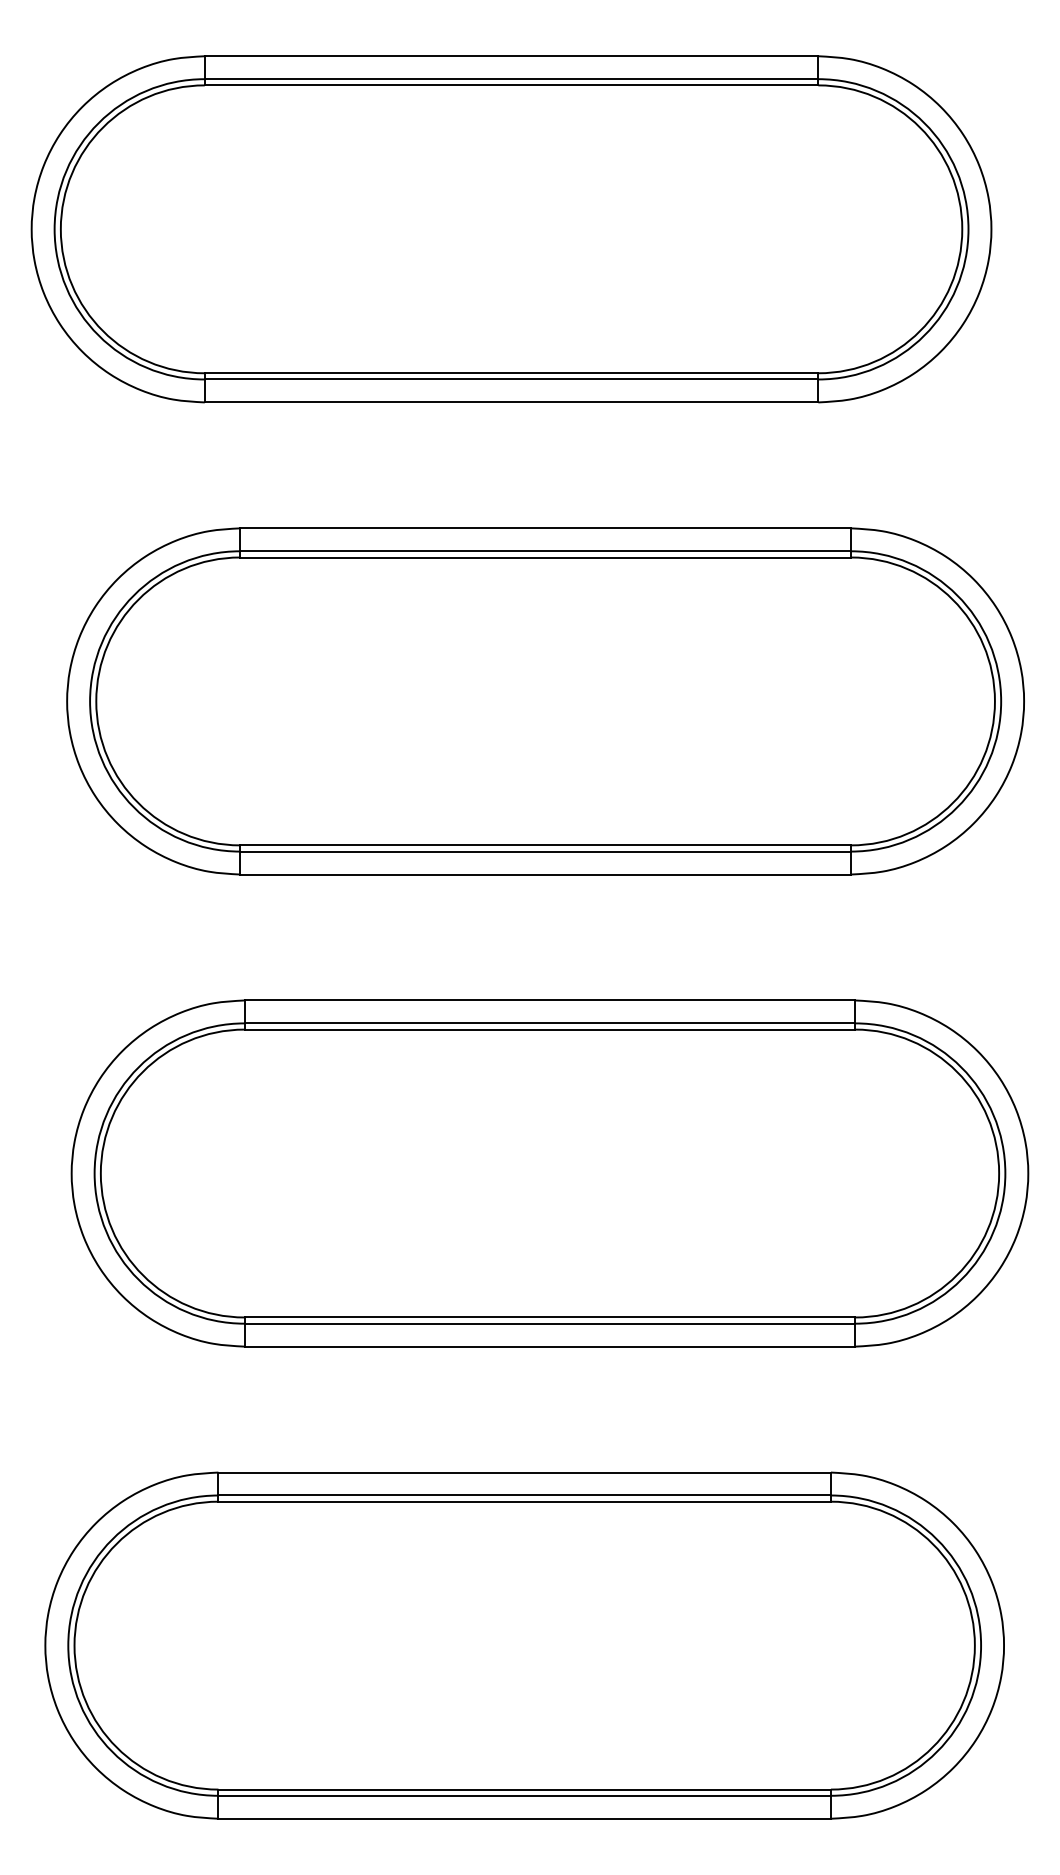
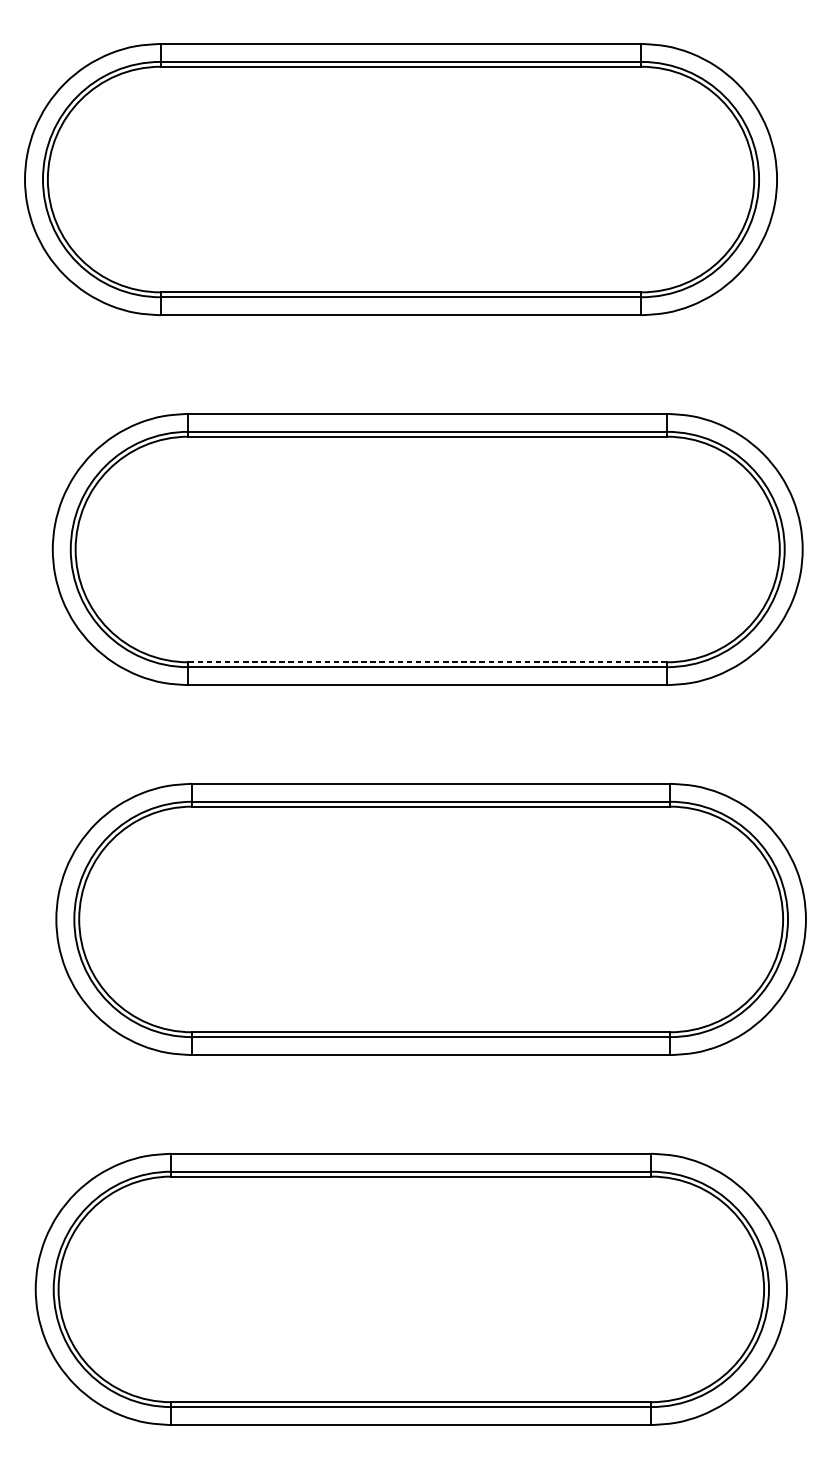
line: (546, 845) -> (428, 662), solid -> dashed

